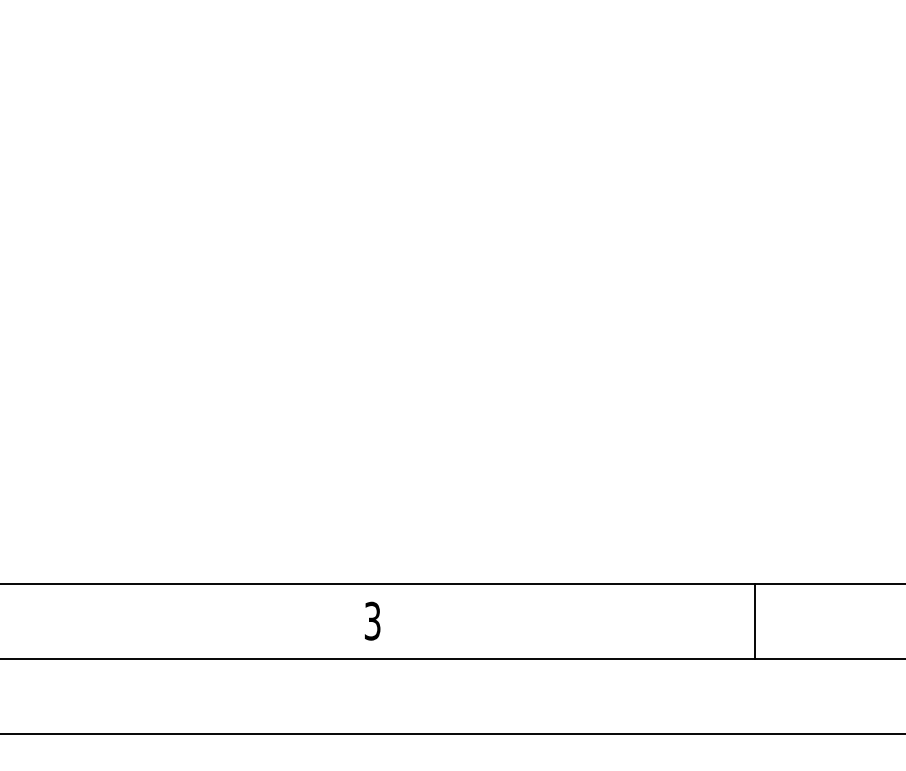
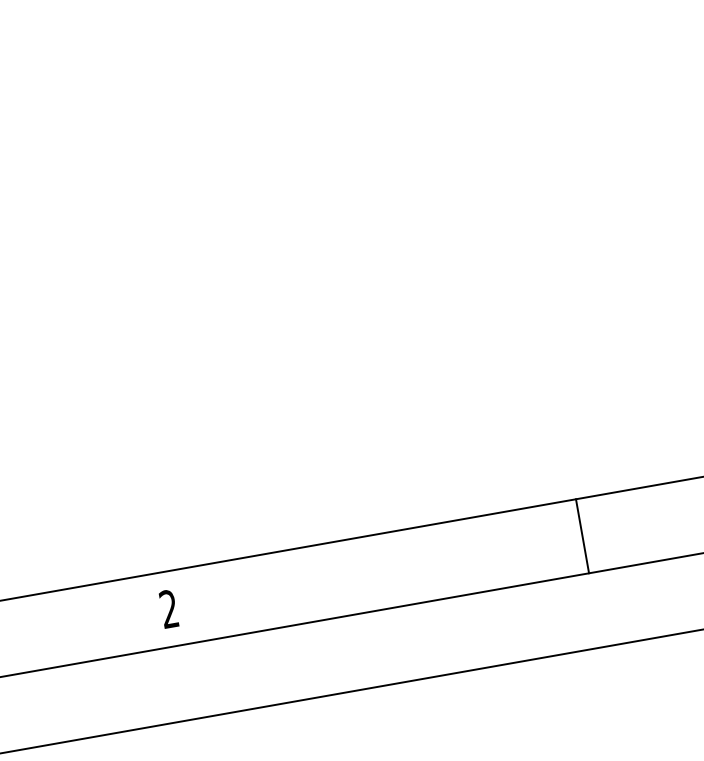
line: (755, 620) -> (582, 535), moved
text: (372, 621) -> (169, 609), 3 -> 2

